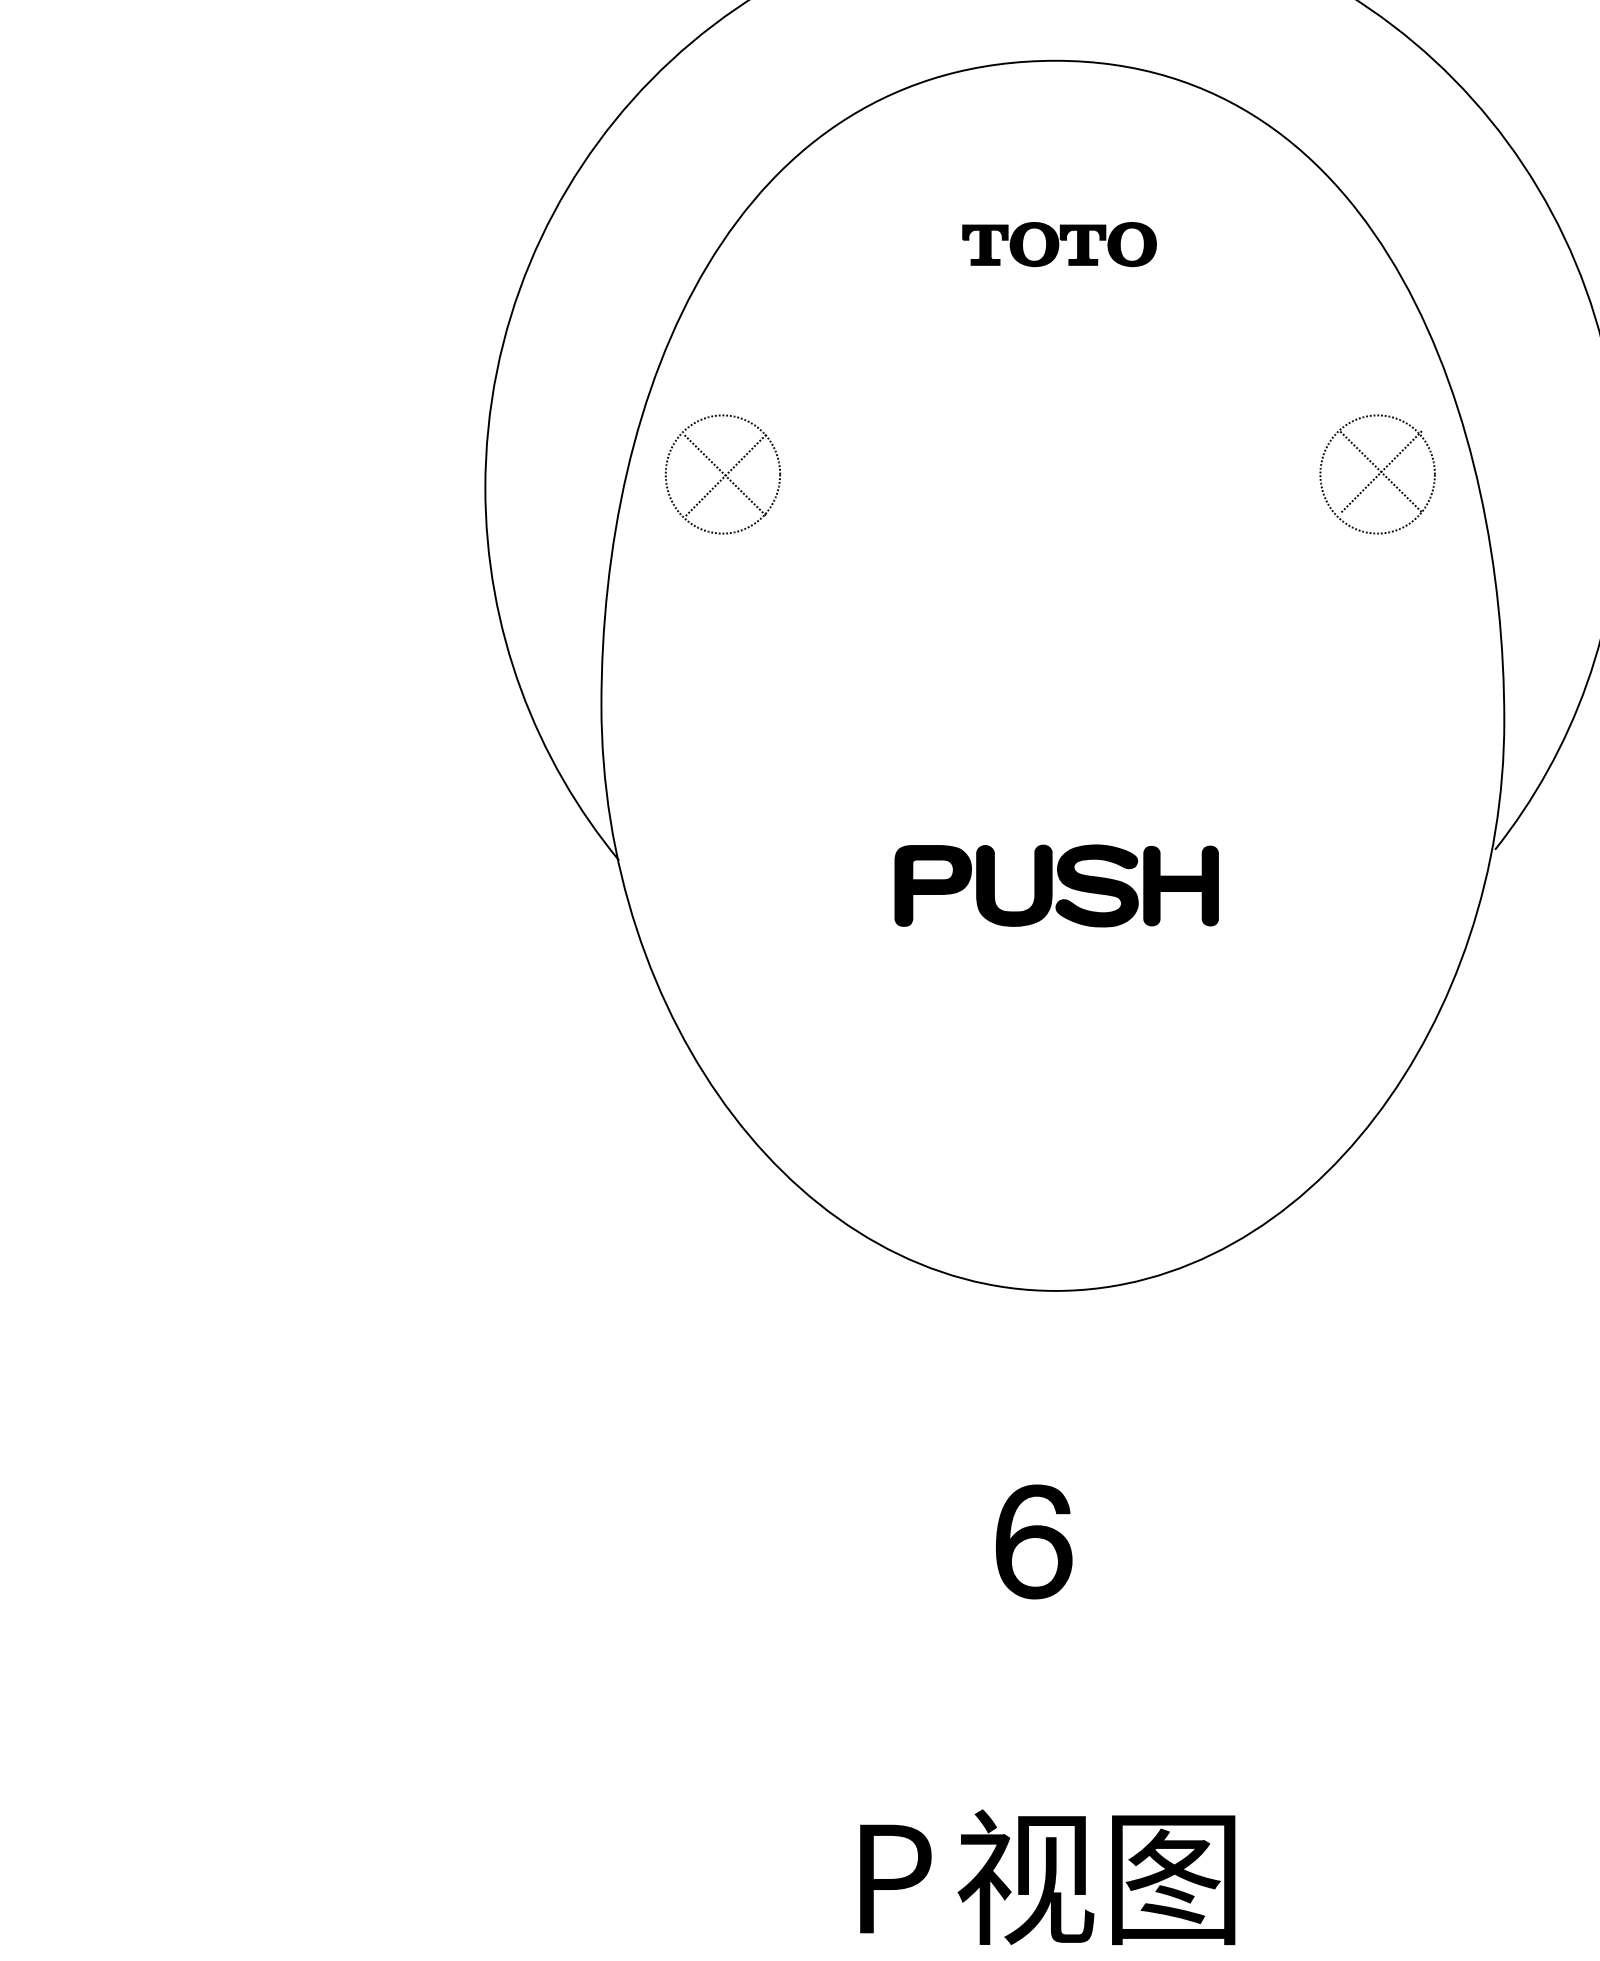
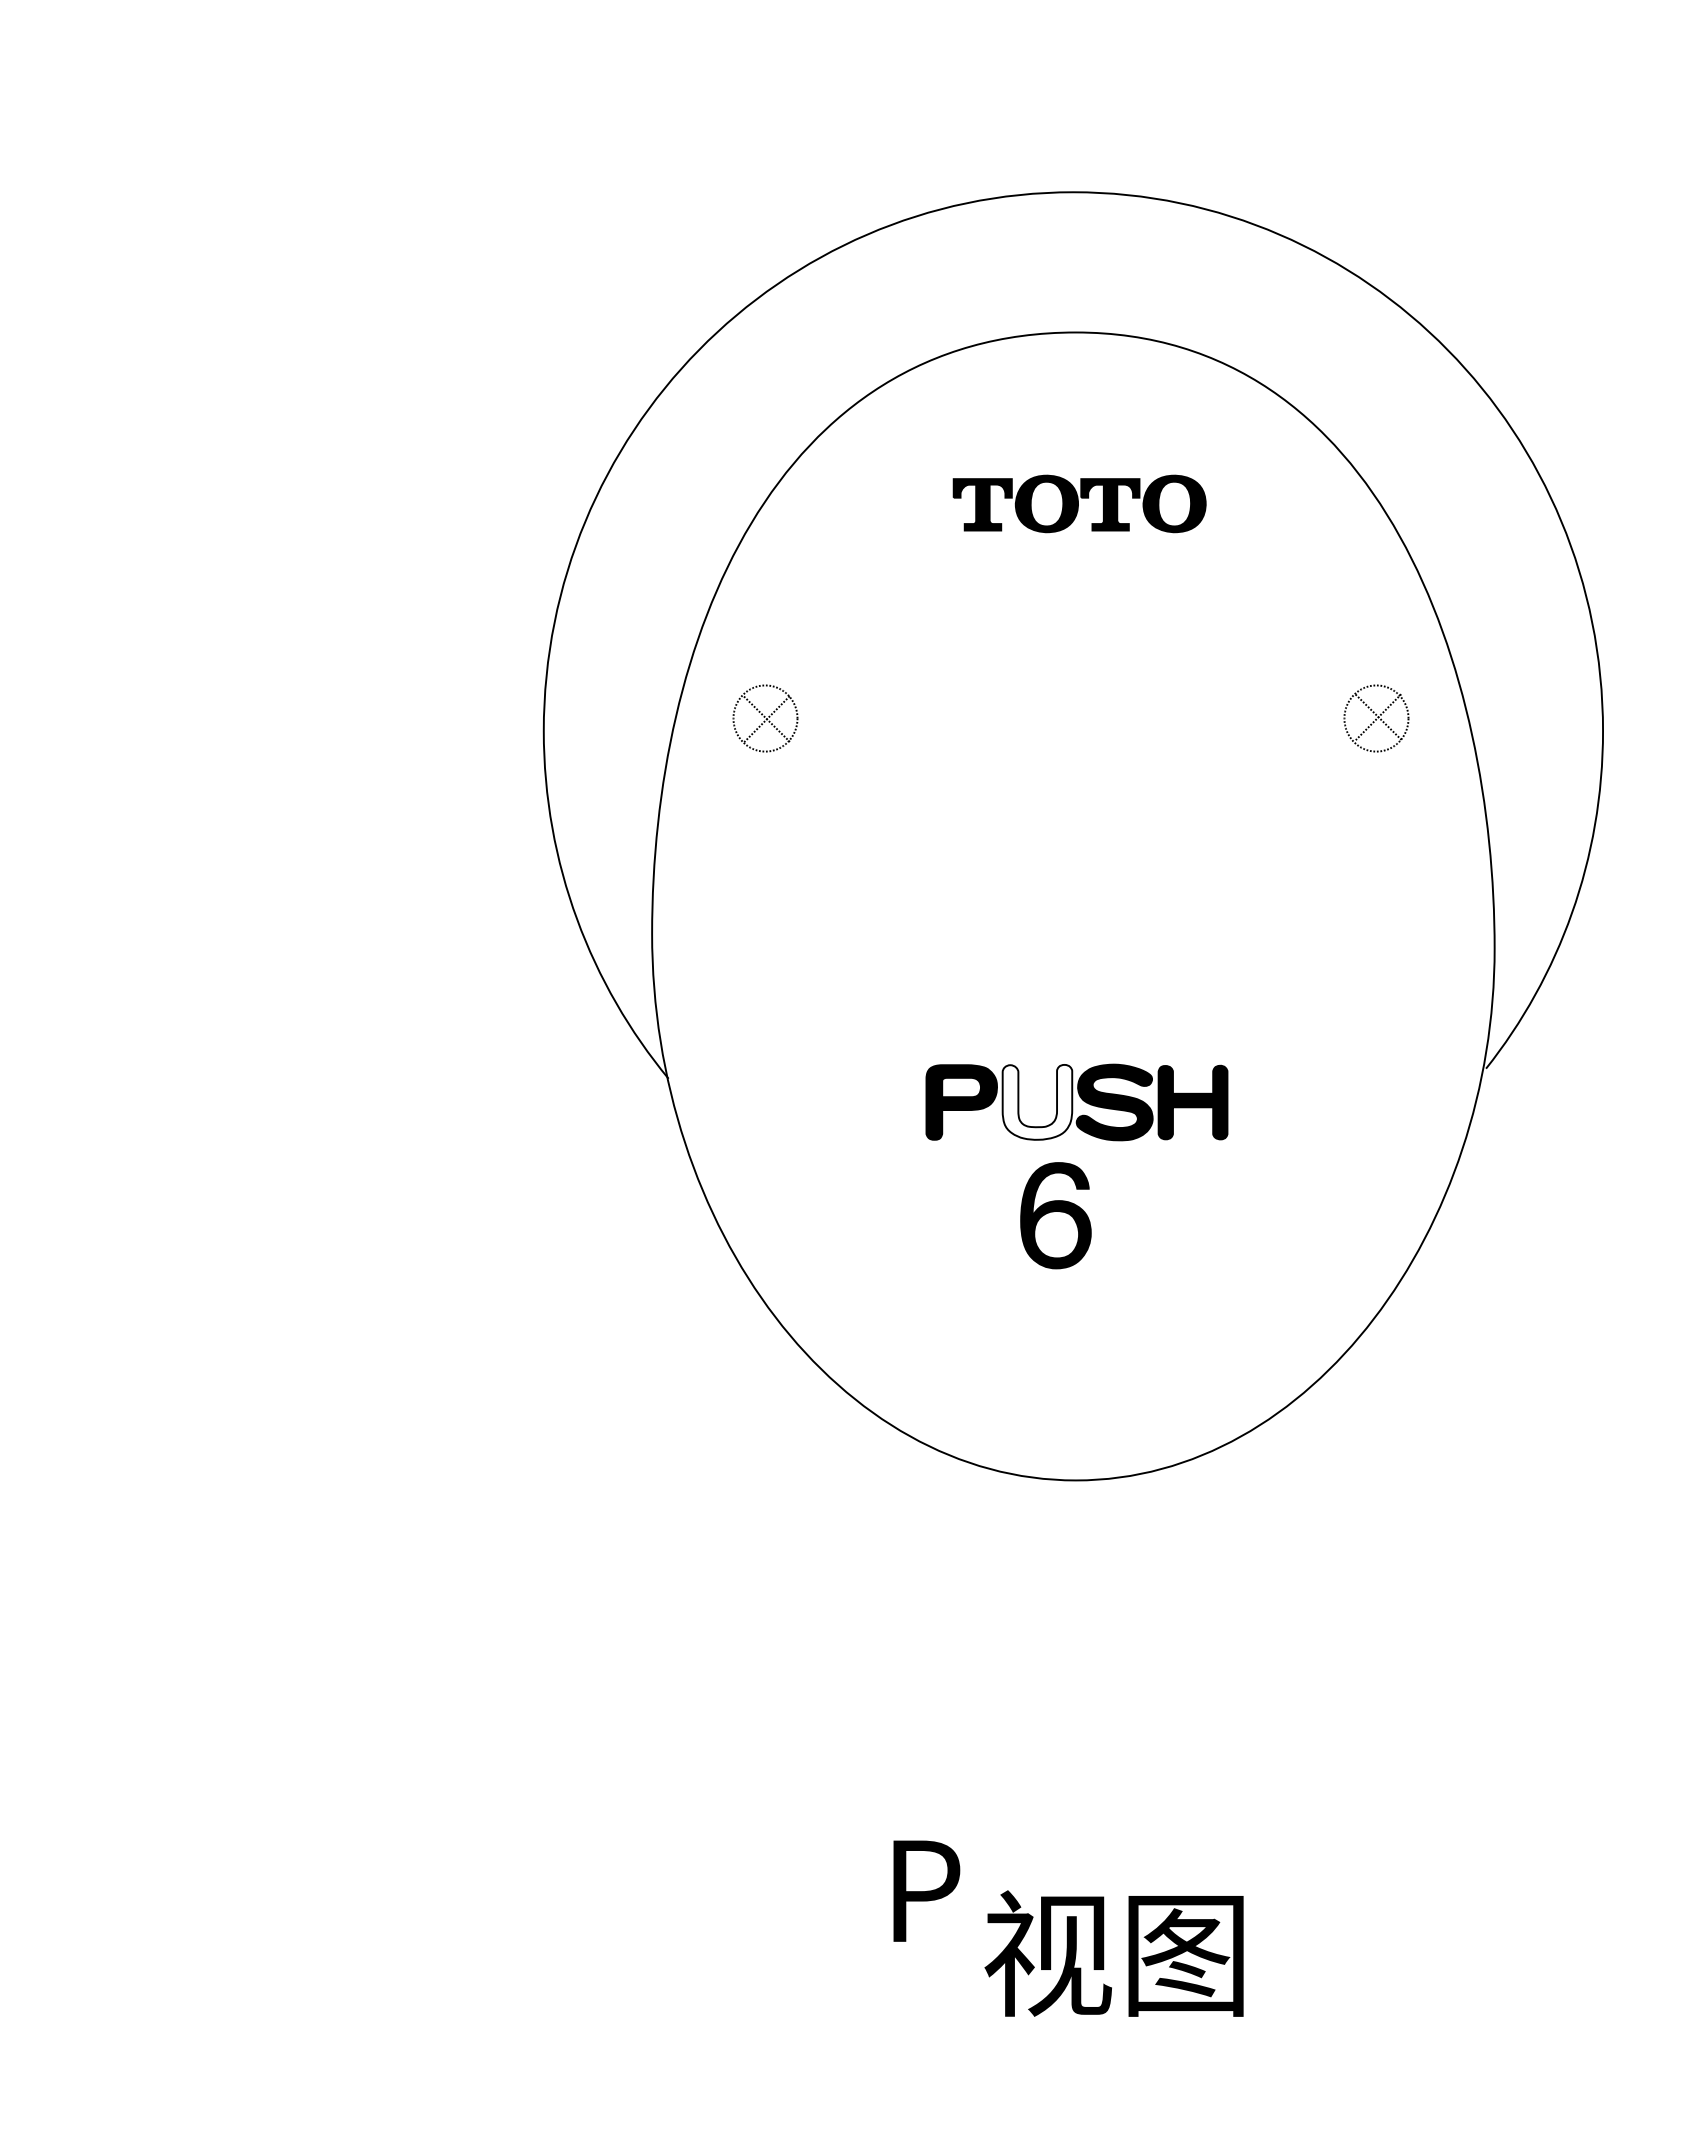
part: (1059, 244) -> (1079, 503), size x1.4
part: (722, 474) -> (765, 718), size x0.6
part: (1377, 474) -> (1376, 718), size x0.6
fill: (1014, 884) -> (1037, 1101), removed
part: (1033, 1541) -> (1055, 1215), moved
text: (1095, 1877) -> (1113, 1953), moved
text: (895, 1878) -> (926, 1890), moved

